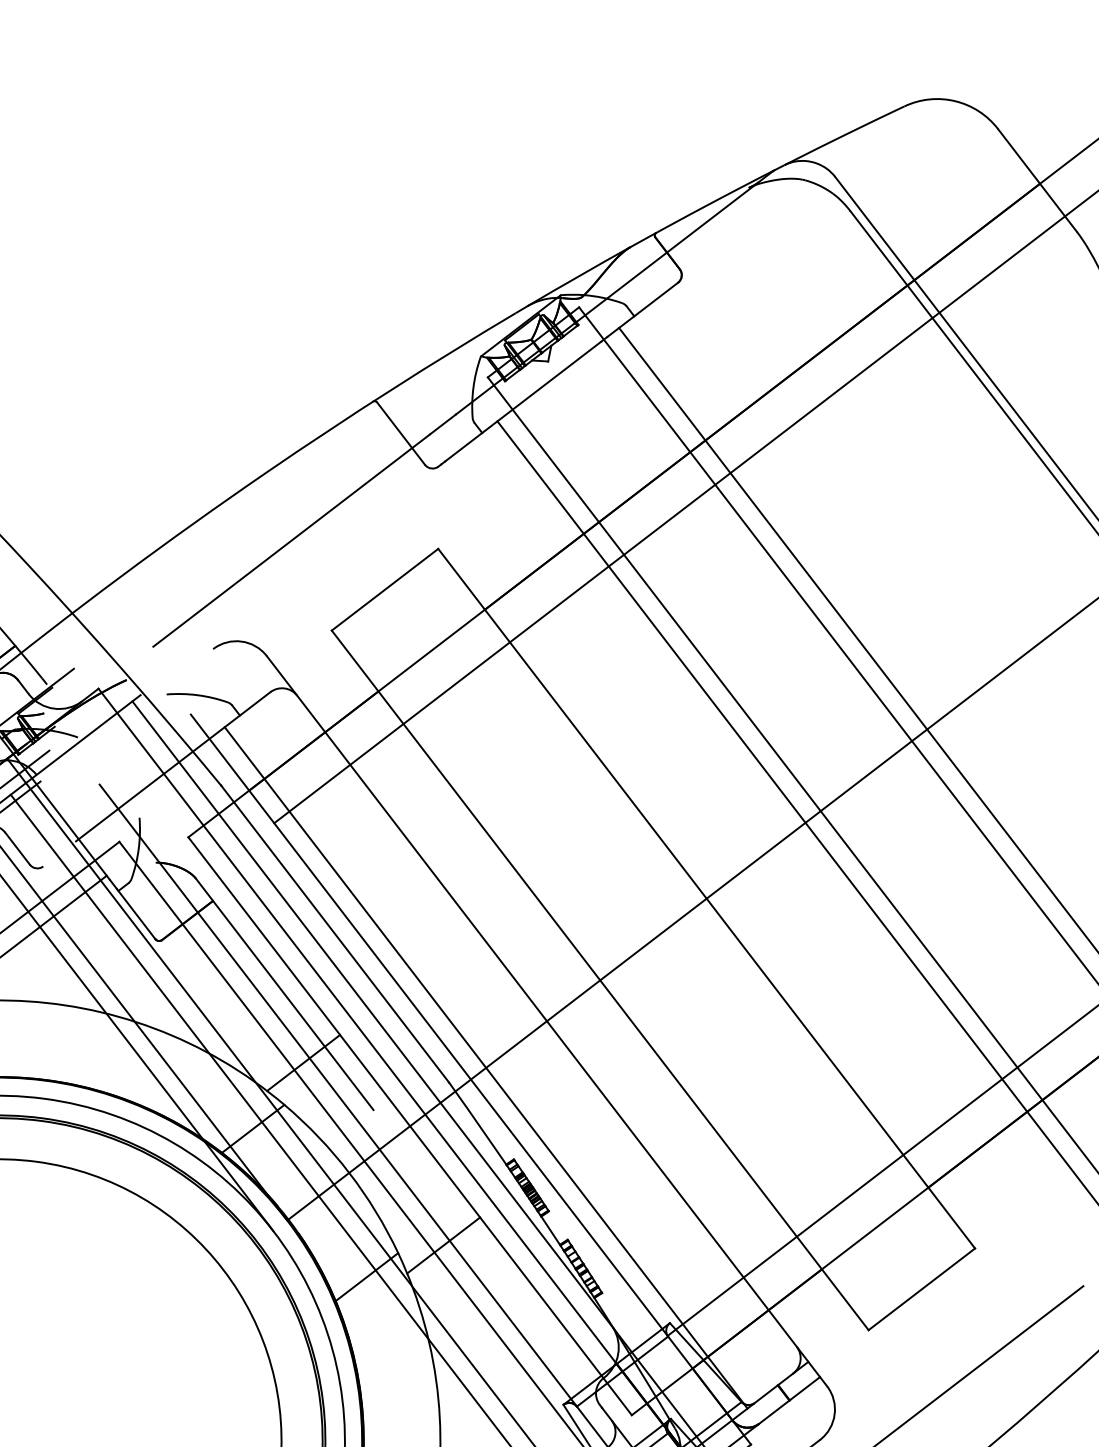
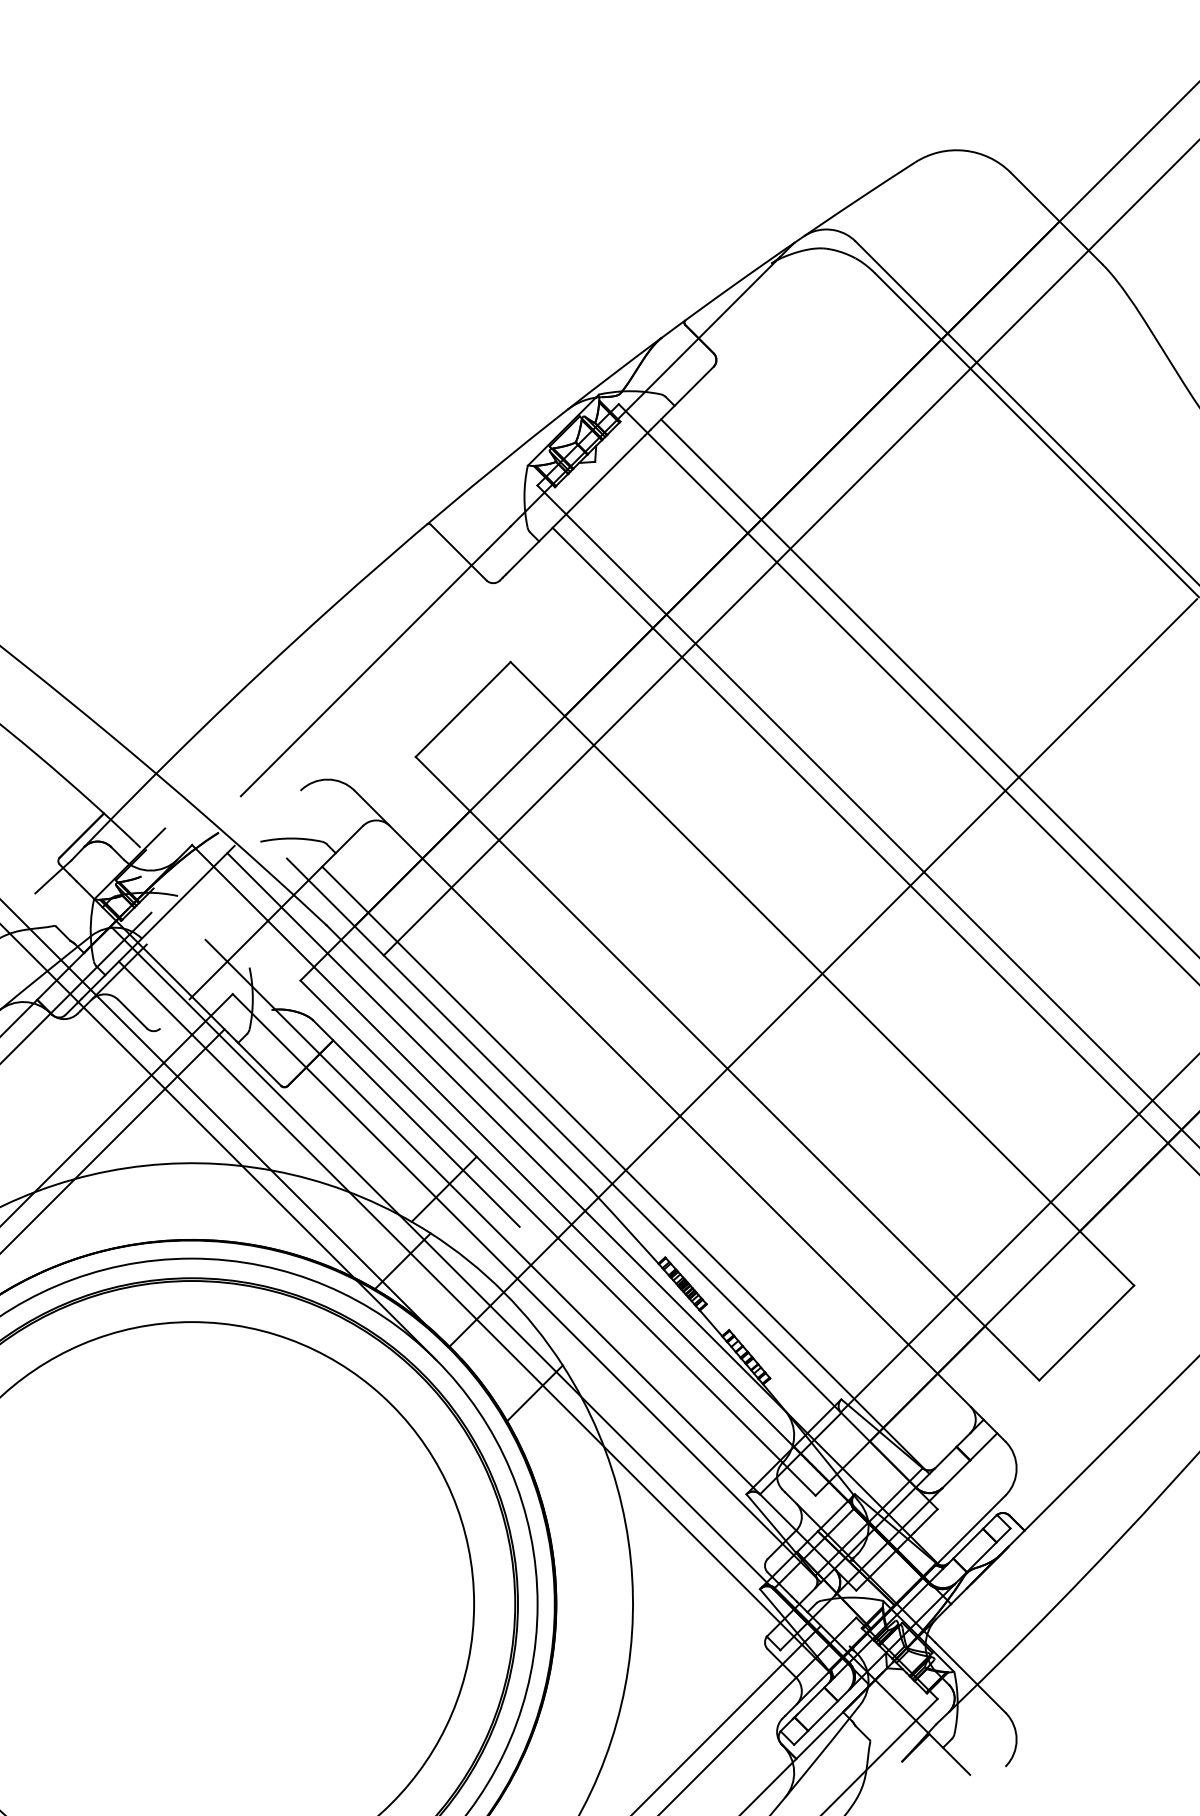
line: (443, 1244) -> (606, 1351), removed

